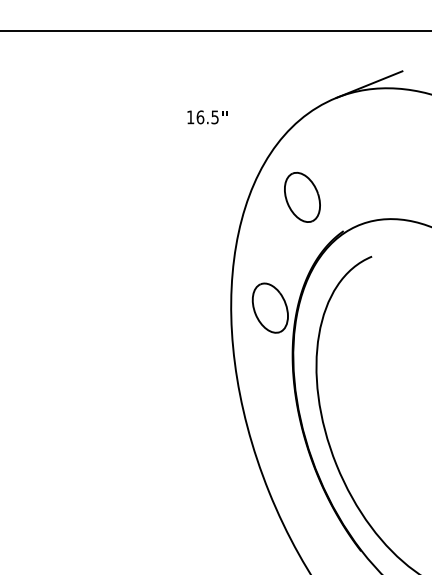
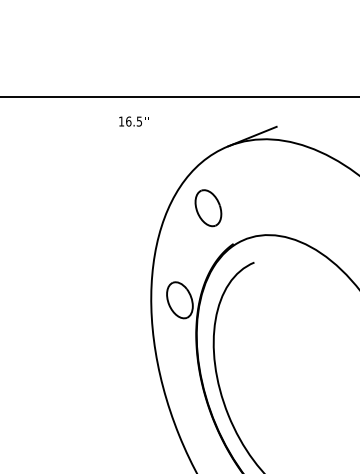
text: (206, 117) -> (133, 121), moved
part: (302, 197) -> (208, 208), moved

